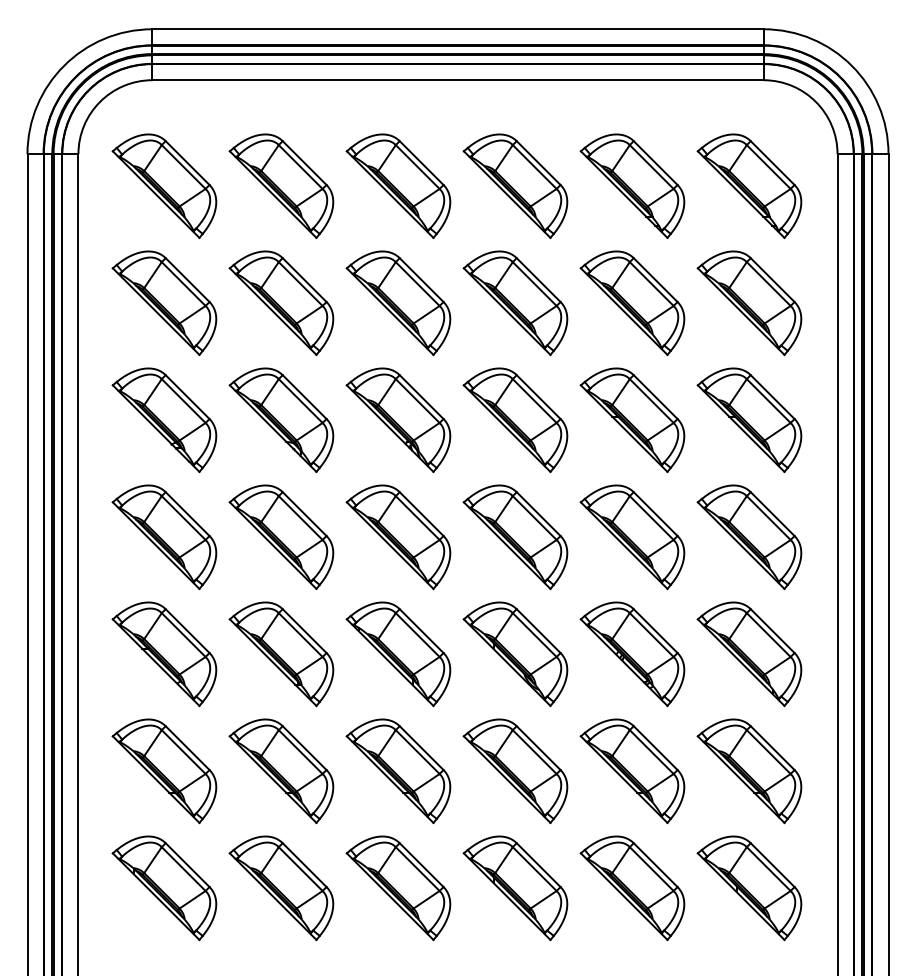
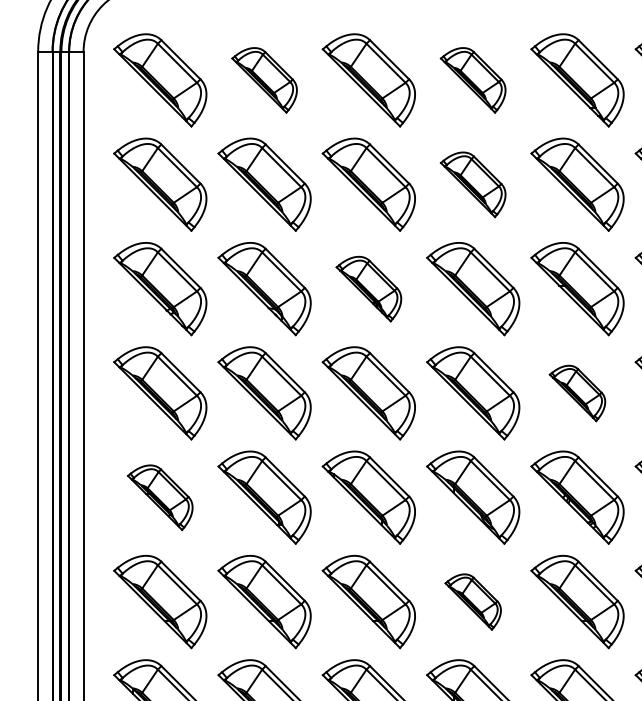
part: (281, 185) -> (264, 79), size x0.7
part: (515, 185) -> (473, 79), size x0.7
part: (515, 303) -> (473, 184), size x0.7
part: (398, 420) -> (368, 289), size x0.7
part: (632, 537) -> (577, 393), size x0.6
part: (164, 654) -> (160, 497), size x0.7
part: (515, 771) -> (473, 602), size x0.6

